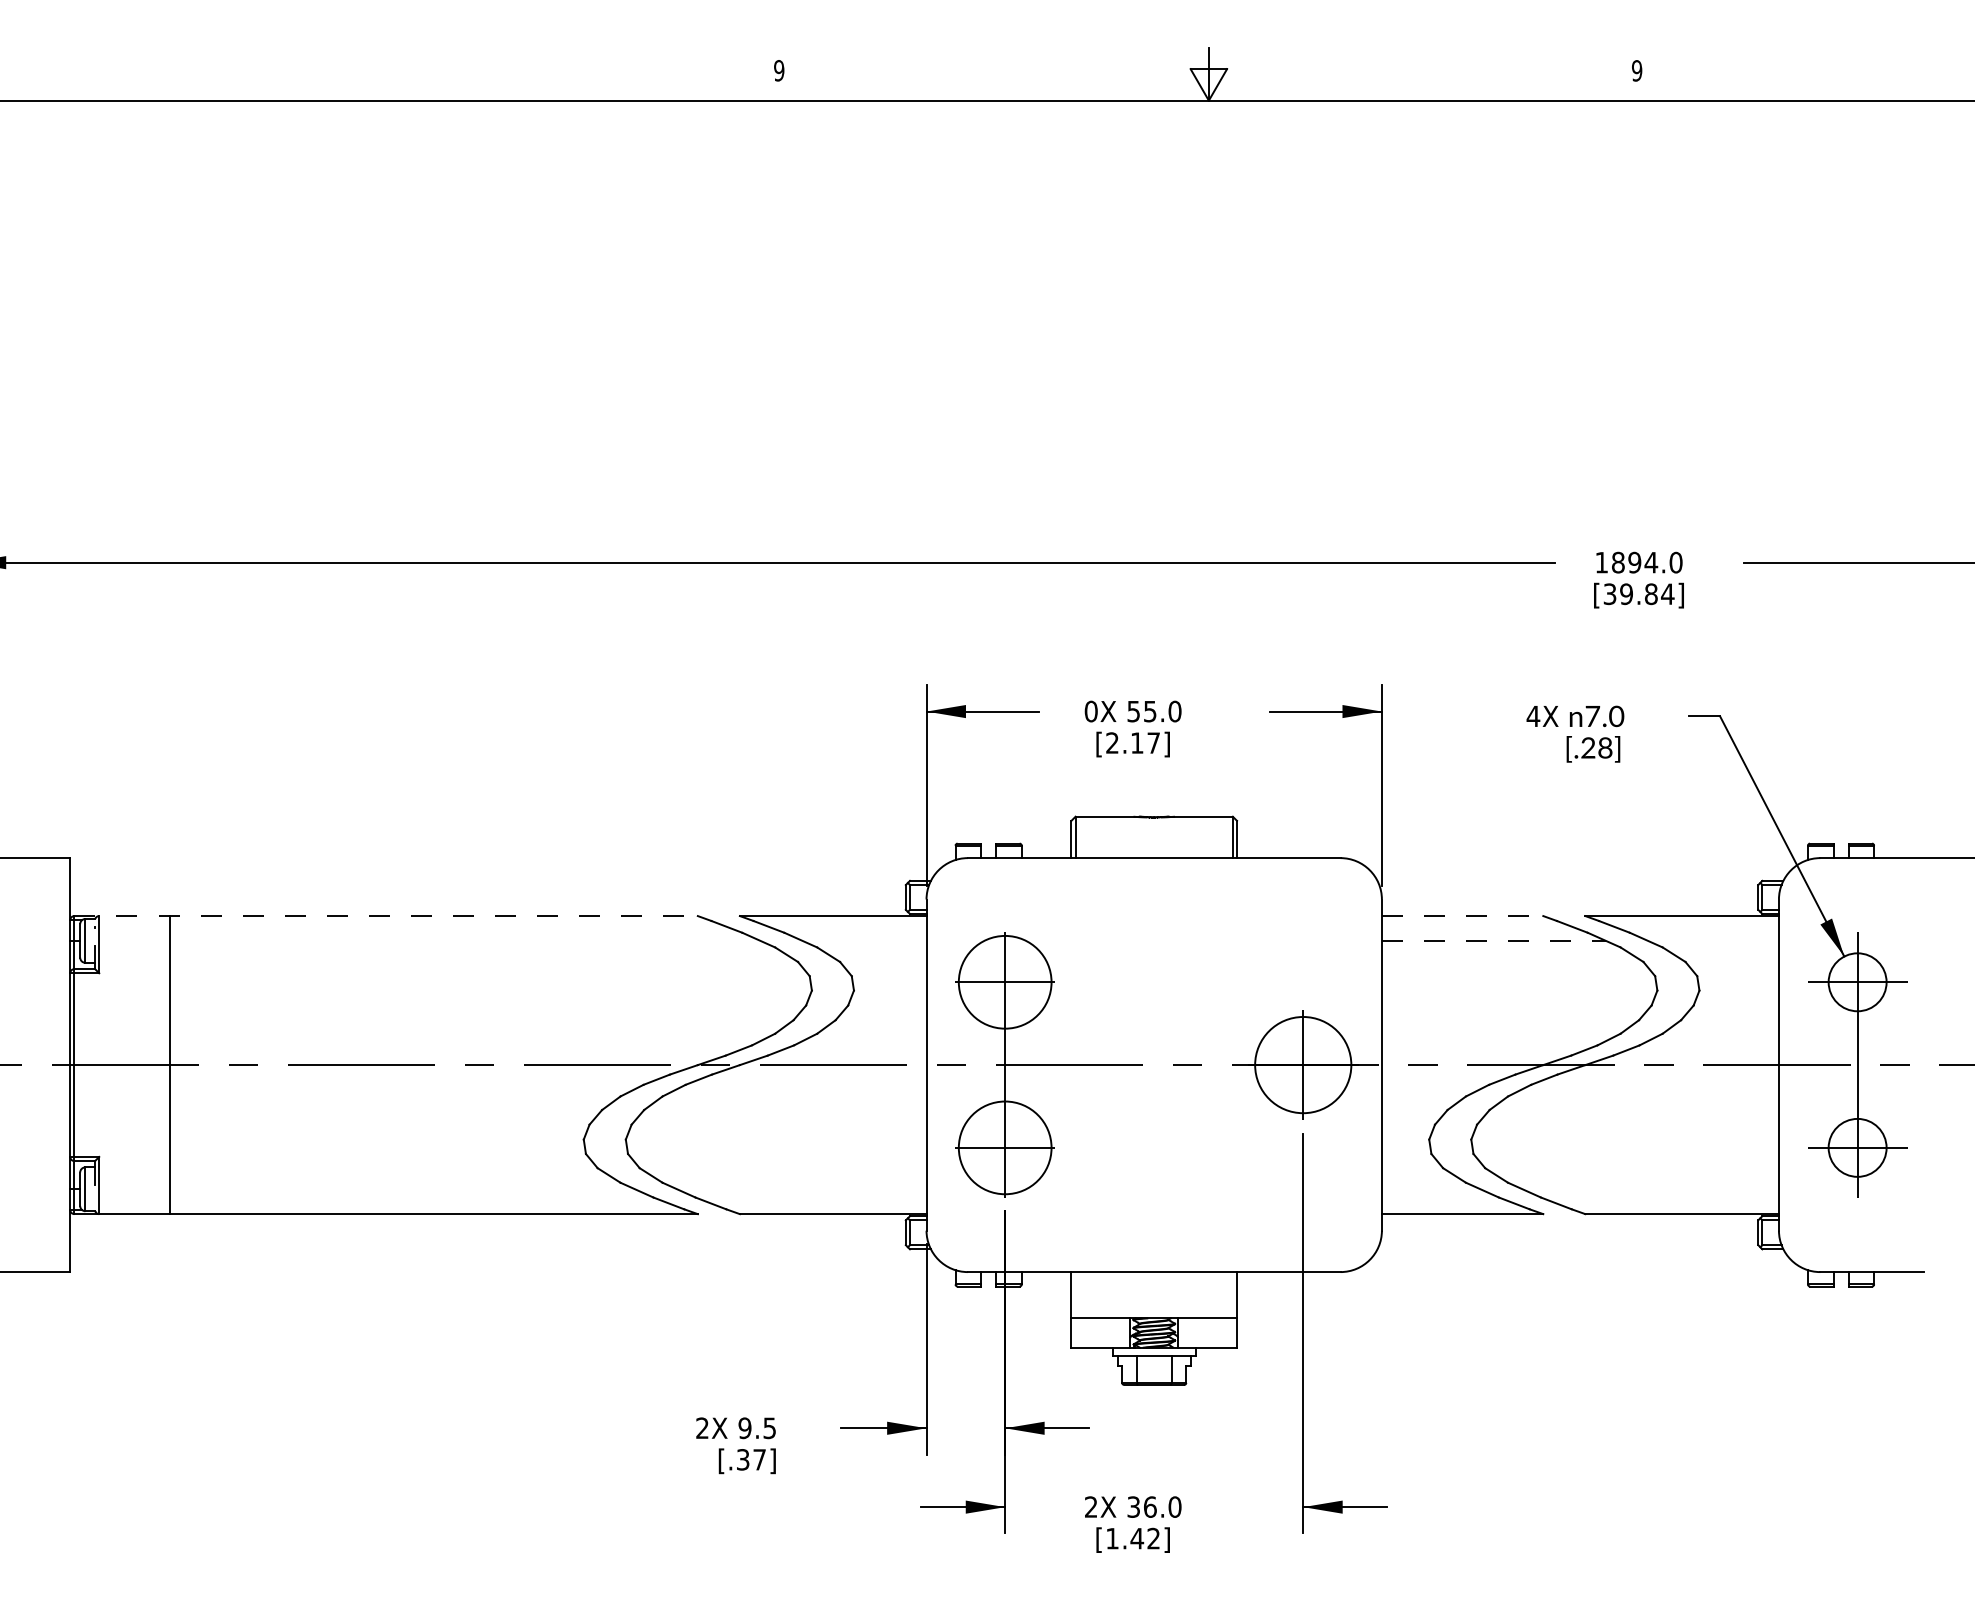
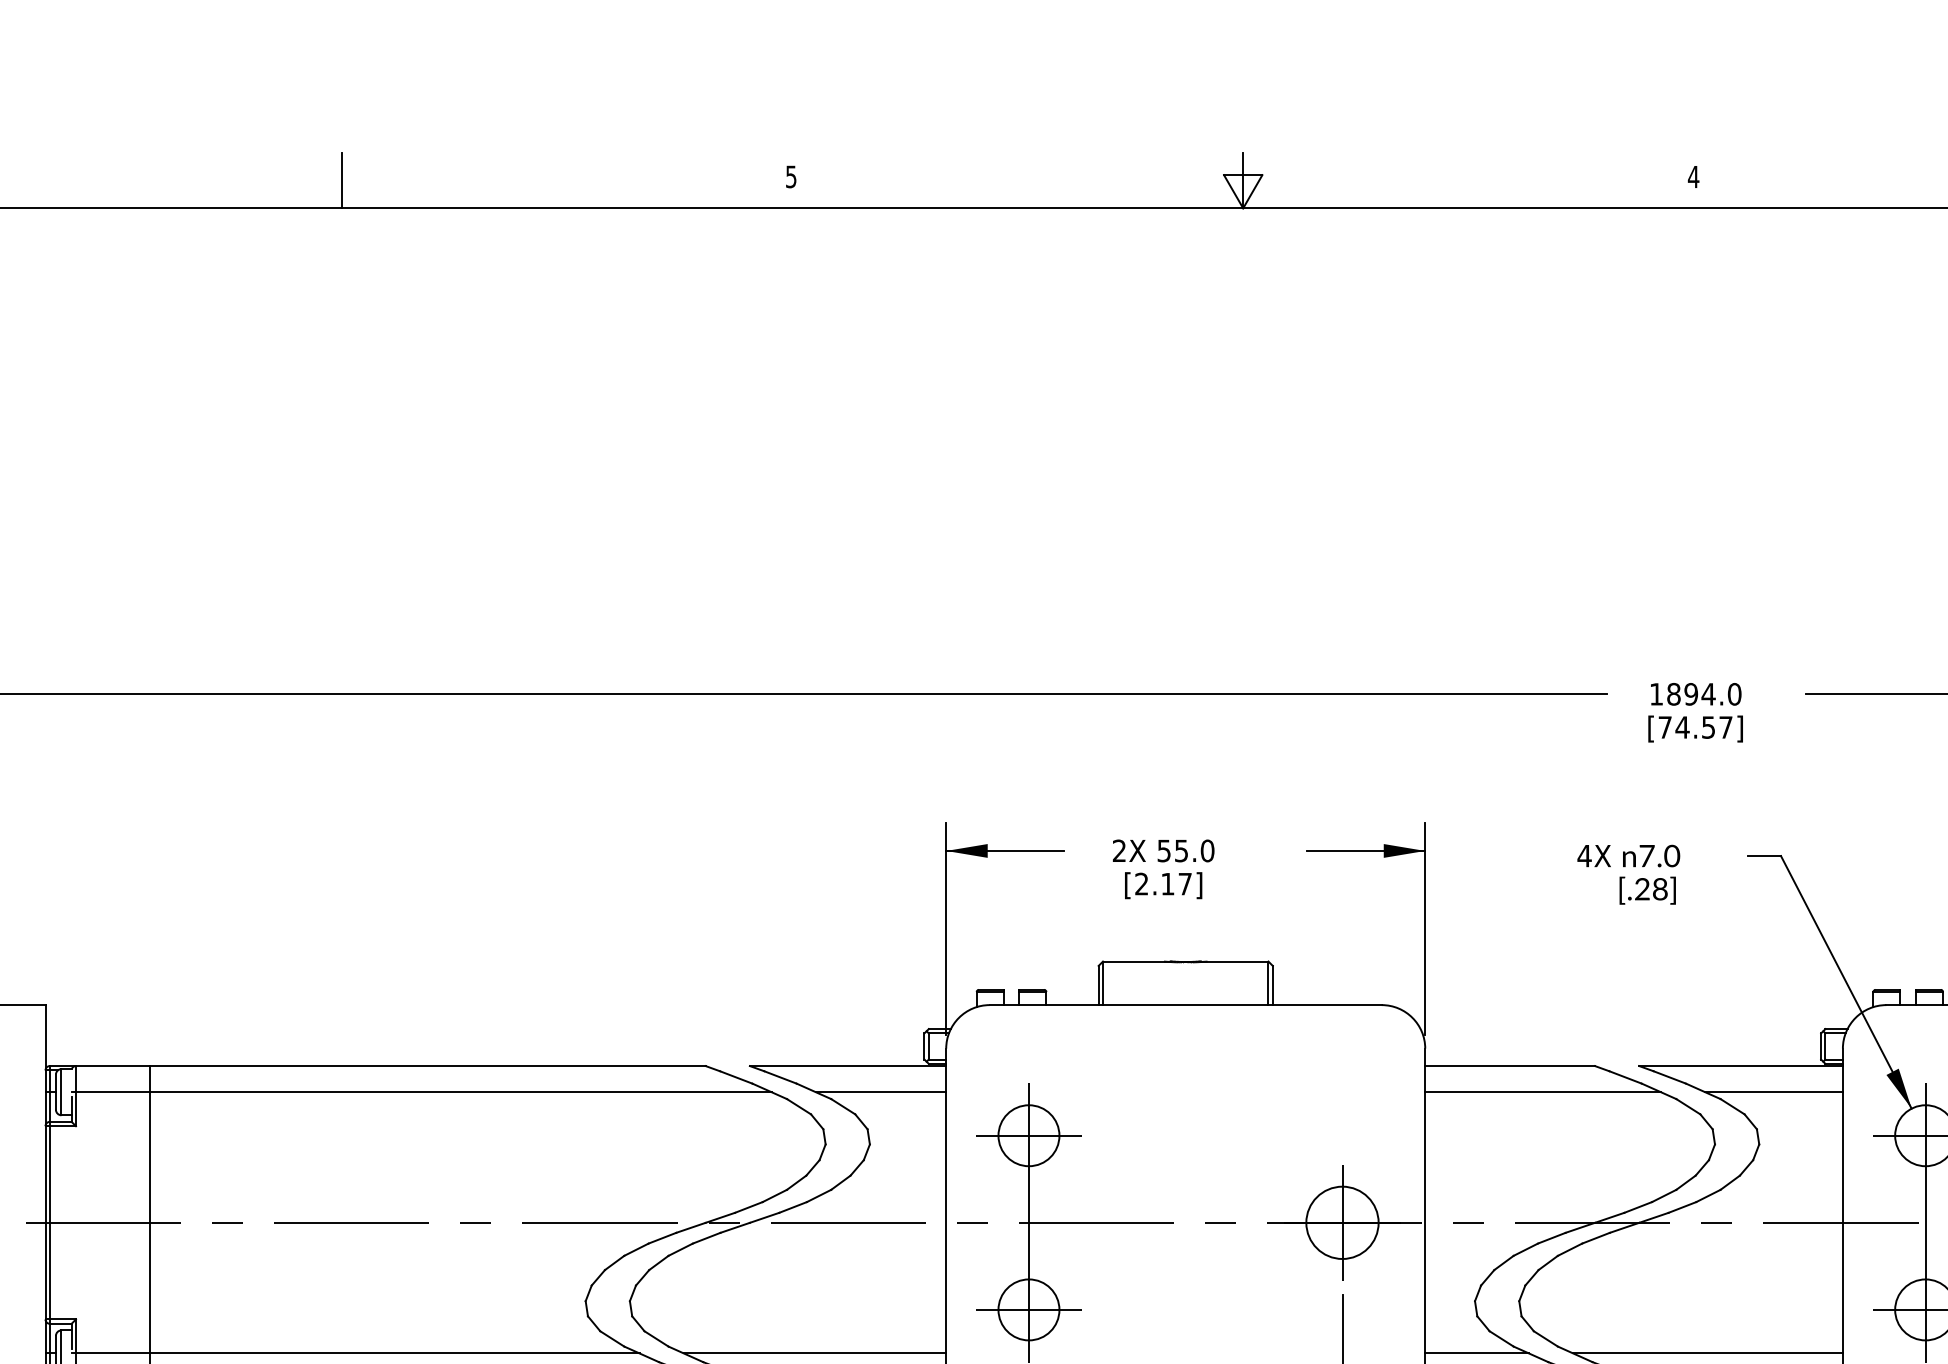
text: (779, 70) -> (791, 176), 9 -> 5
text: (1636, 70) -> (1693, 176), 9 -> 4
line: (352, 74) -> (342, 180), added
text: (1638, 594) -> (1695, 727), [39.84] -> [74.57]
text: (1090, 711) -> (1118, 850), 0X -> 2X
line: (386, 916) -> (378, 1066), dashed -> solid
line: (1462, 916) -> (1510, 1066), dashed -> solid
line: (427, 940) -> (421, 1091), added
line: (864, 940) -> (880, 1091), added
line: (1494, 940) -> (1543, 1091), dashed -> solid
line: (1713, 940) -> (1774, 1091), added
circle: (1005, 982) -> (1029, 1135), size x0.62
circle: (1302, 1064) -> (1341, 1222), size x0.71
circle: (1005, 1147) -> (1029, 1309), size x0.62
line: (365, 1189) -> (356, 1353), added
line: (801, 1189) -> (814, 1353), added
line: (1430, 1189) -> (1476, 1353), added
line: (1650, 1189) -> (1707, 1353), added

